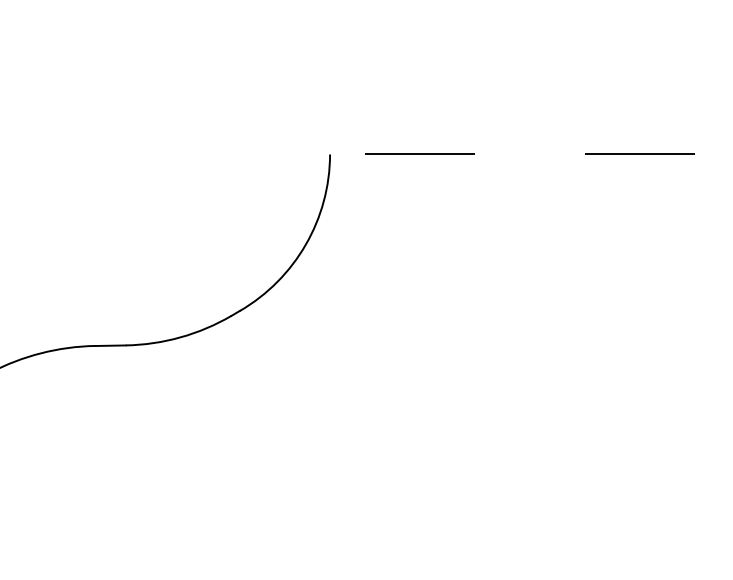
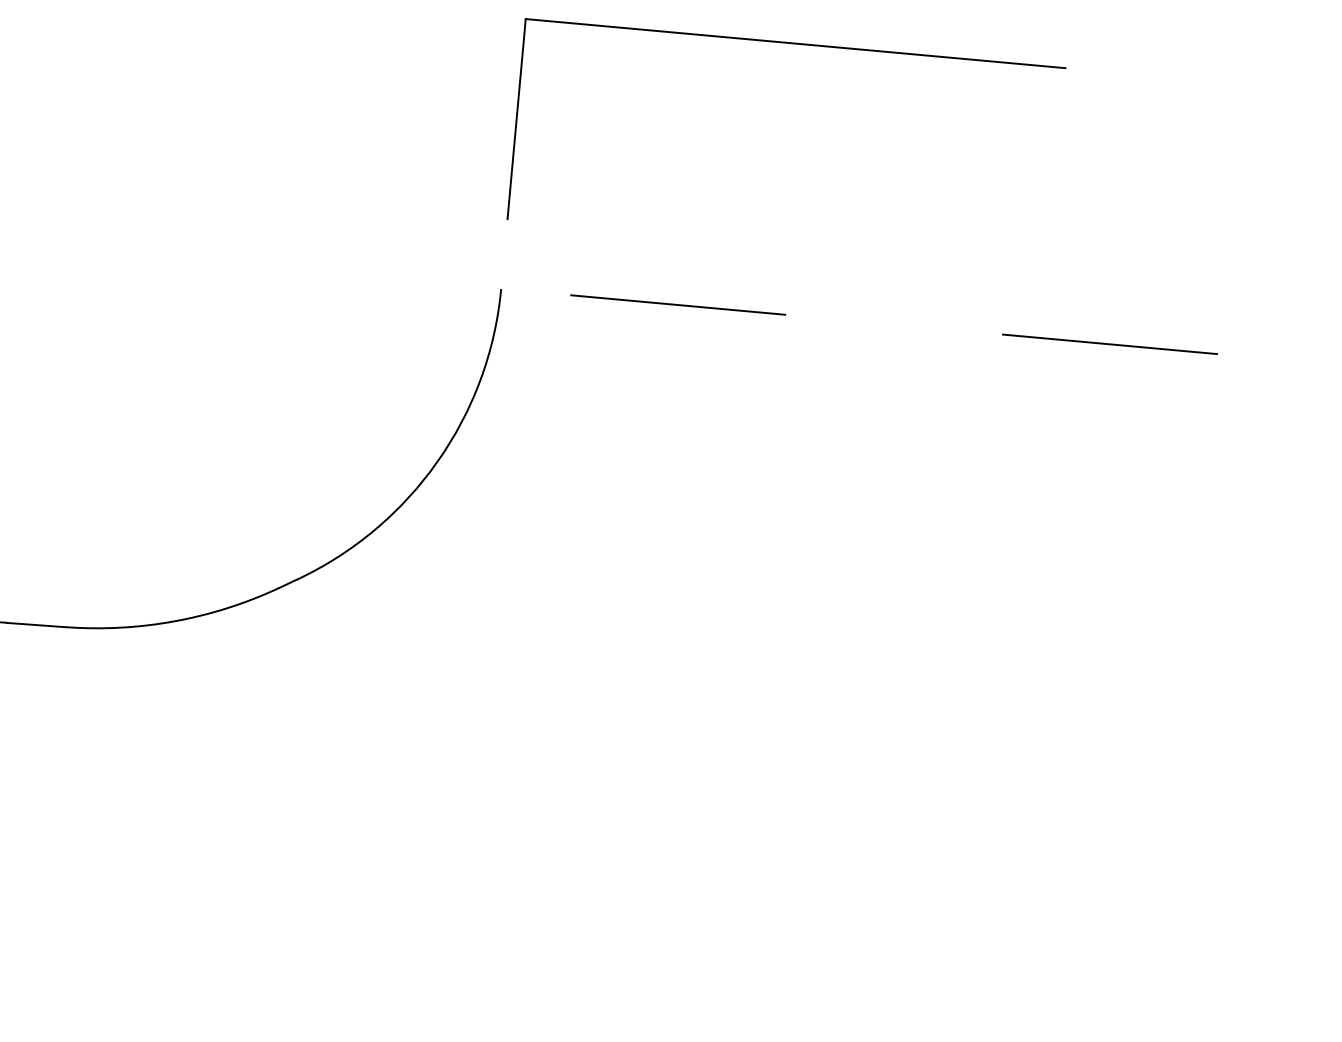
part: (467, 17) -> (795, 44), added

